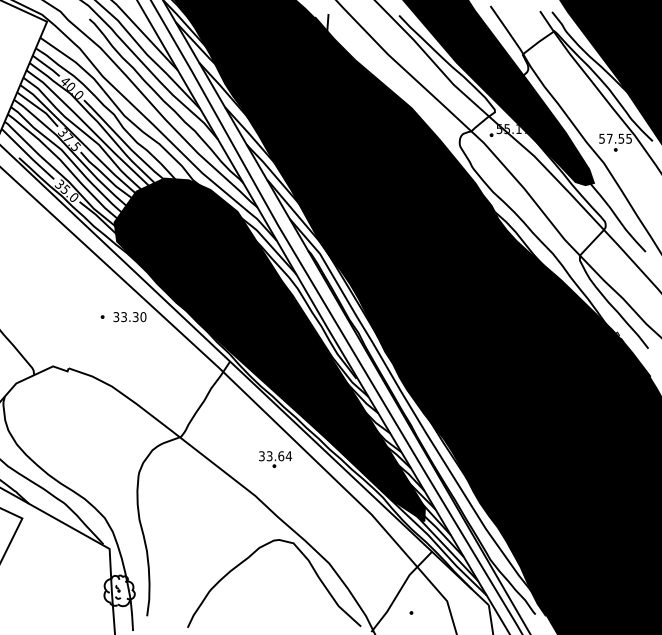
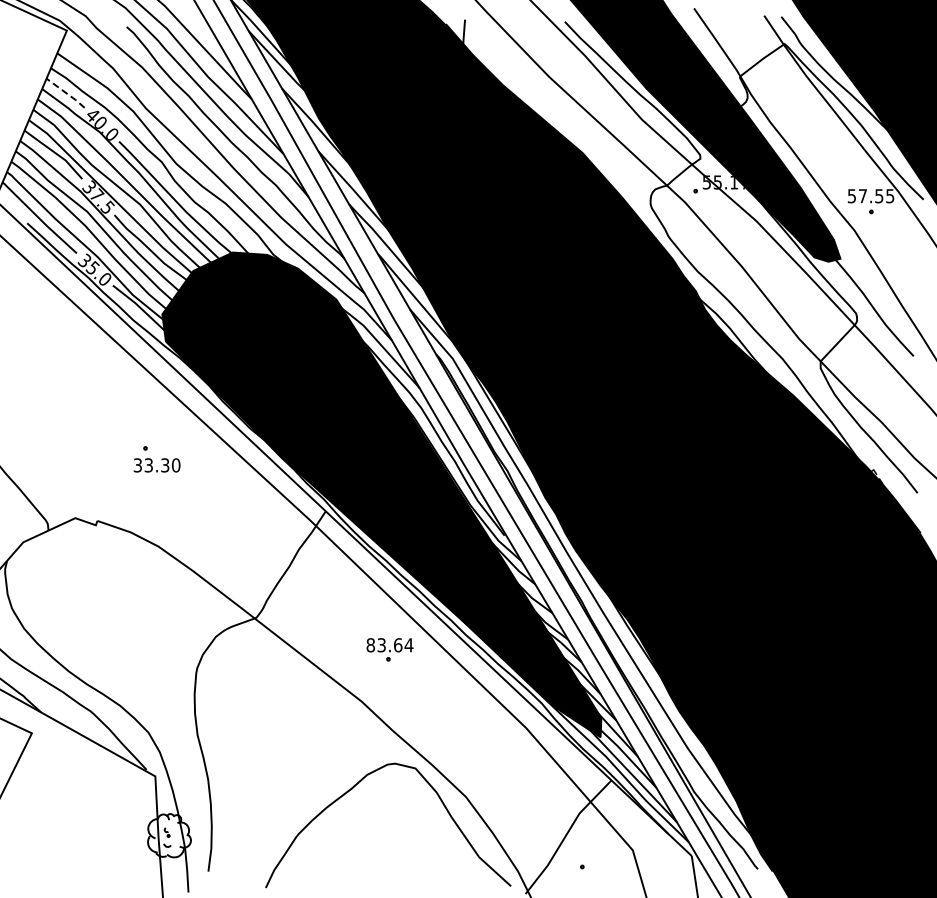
line: (46, 66) -> (66, 93), solid -> dashed
text: (129, 317) -> (156, 465), moved
text: (261, 456) -> (370, 645), 33.64 -> 83.64

